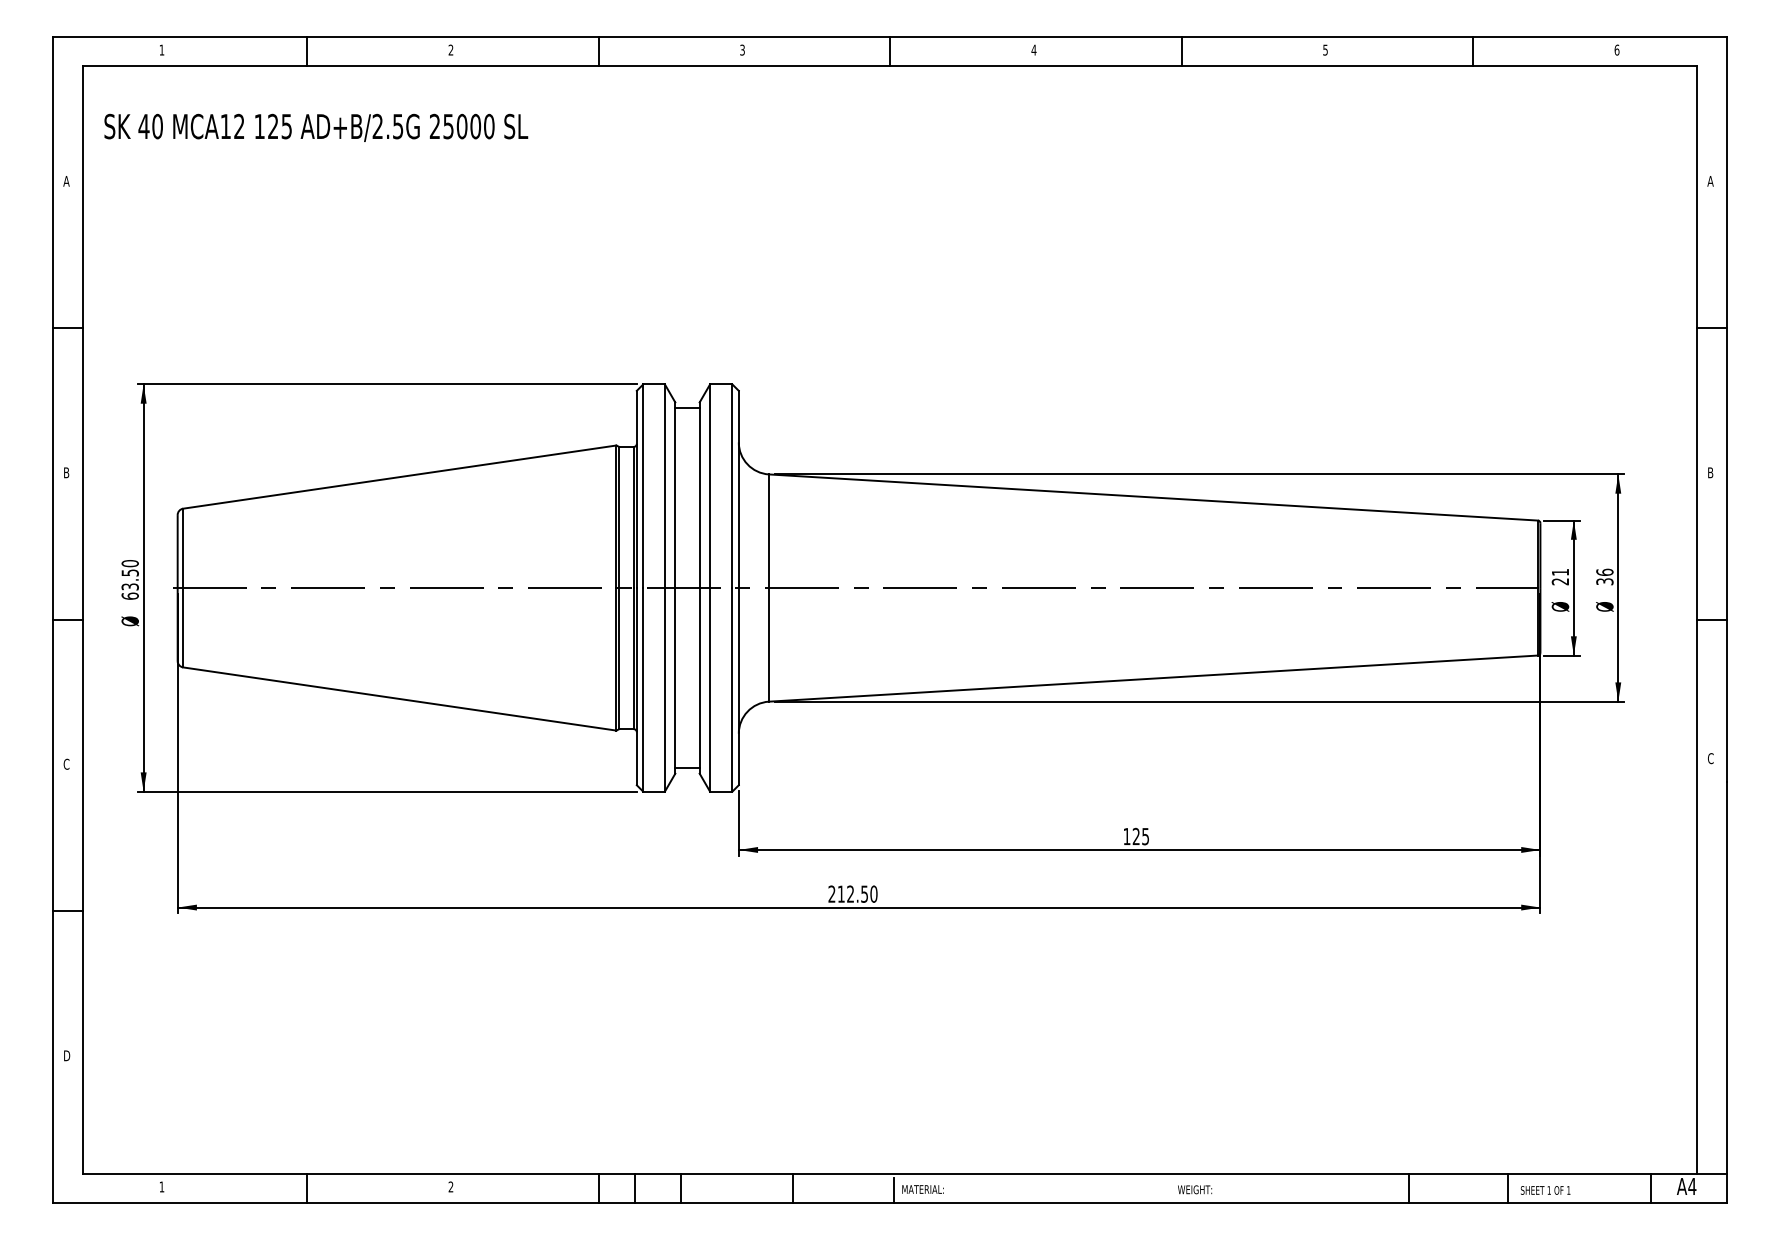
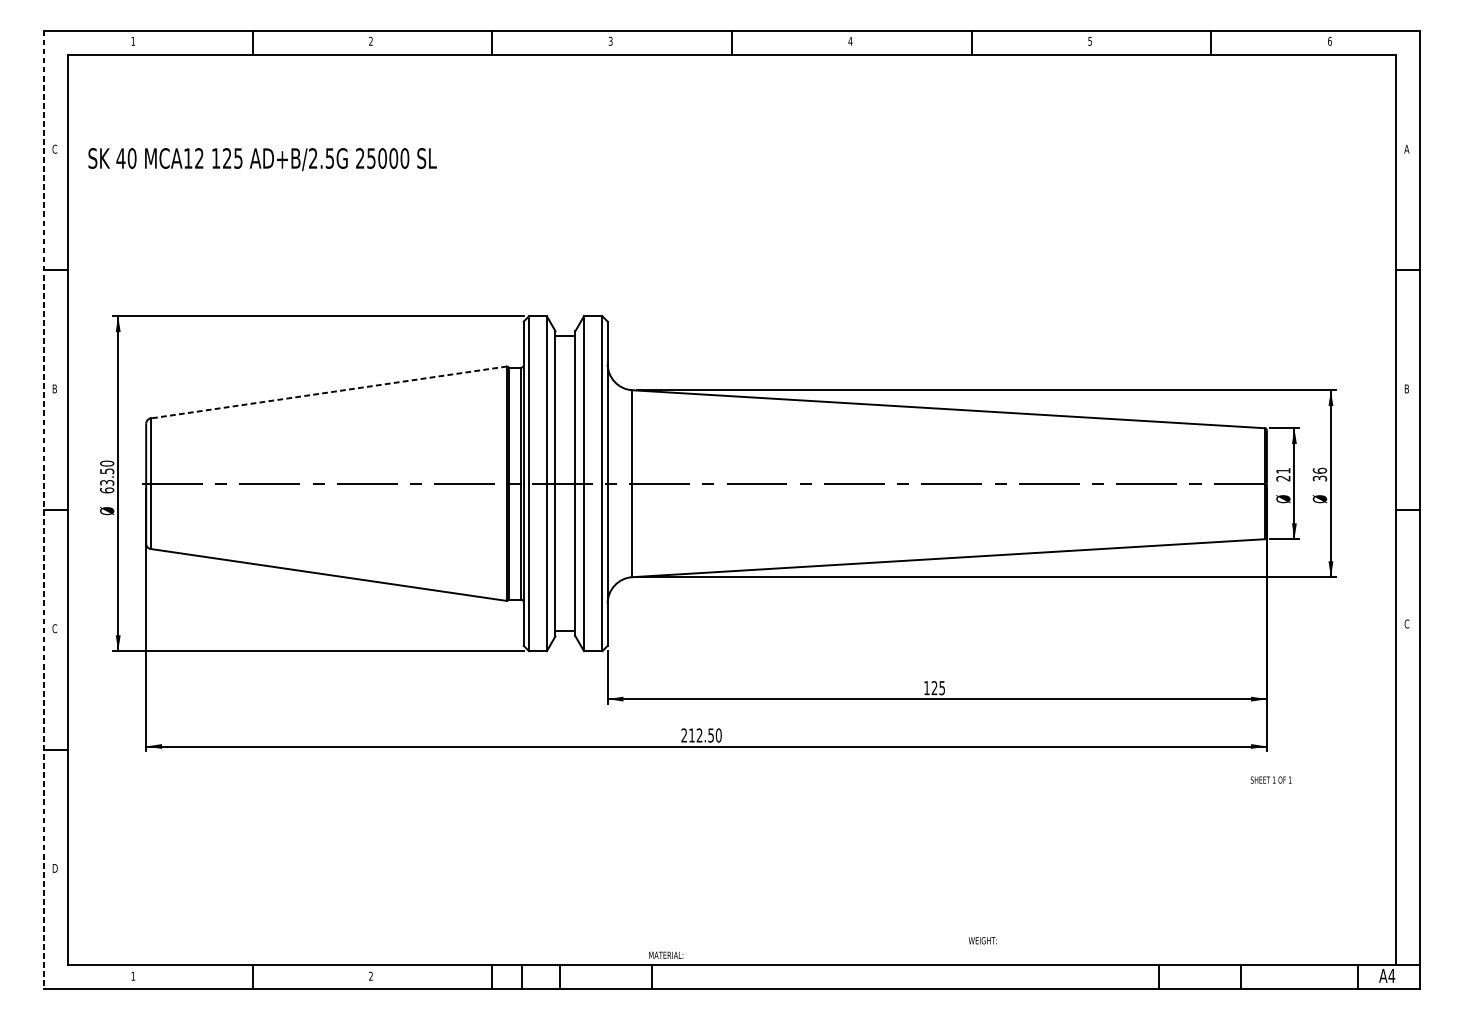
text: (316, 127) -> (262, 159), moved
text: (66, 180) -> (54, 148), A -> C
line: (399, 477) -> (328, 392), solid -> dashed
line: (53, 620) -> (44, 510), solid -> dashed
text: (922, 1189) -> (665, 955), moved
text: (1195, 1189) -> (983, 940), moved
line: (894, 1190) -> (735, 979), removed
text: (1545, 1190) -> (1271, 780), moved

